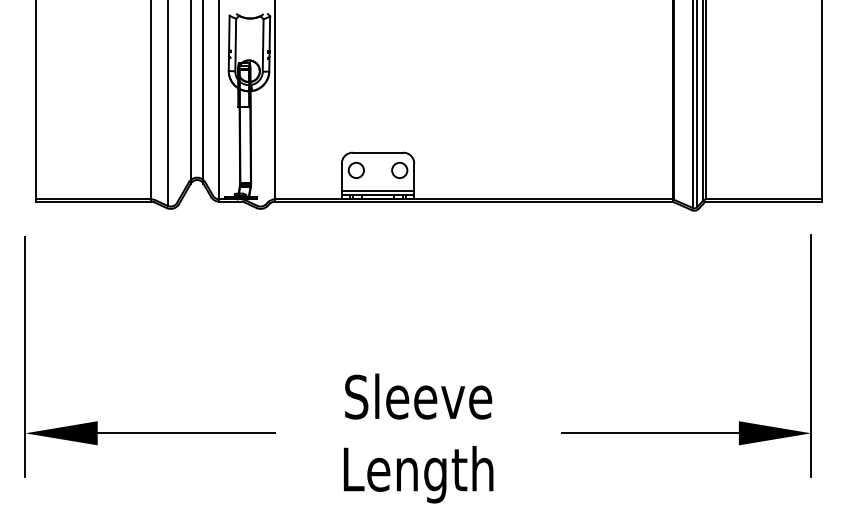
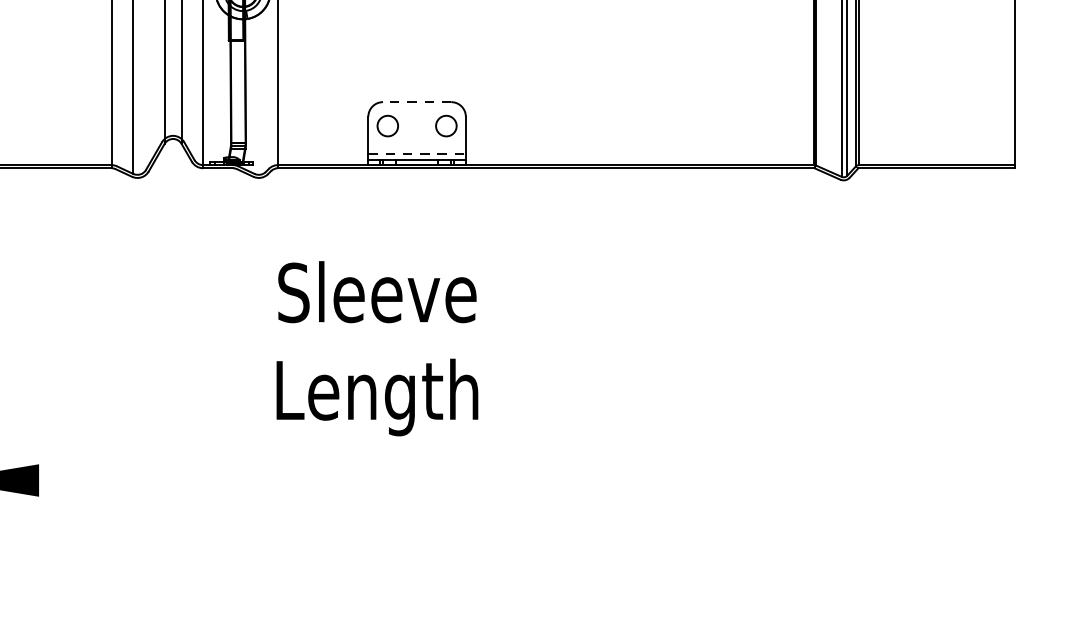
line: (377, 152) -> (416, 101), solid -> dashed
line: (378, 190) -> (417, 153), solid -> dashed
part: (686, 432) -> (833, 479), removed
line: (186, 433) -> (158, 480), removed
text: (418, 438) -> (377, 348), moved

